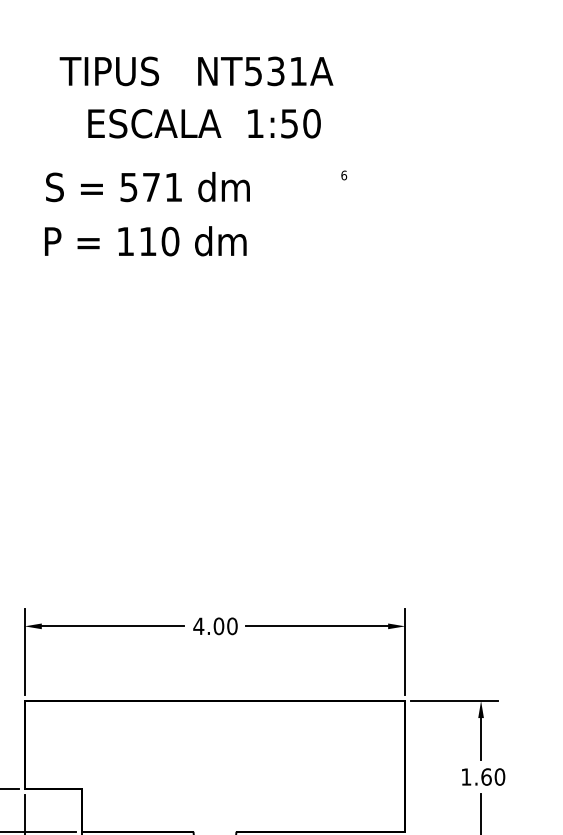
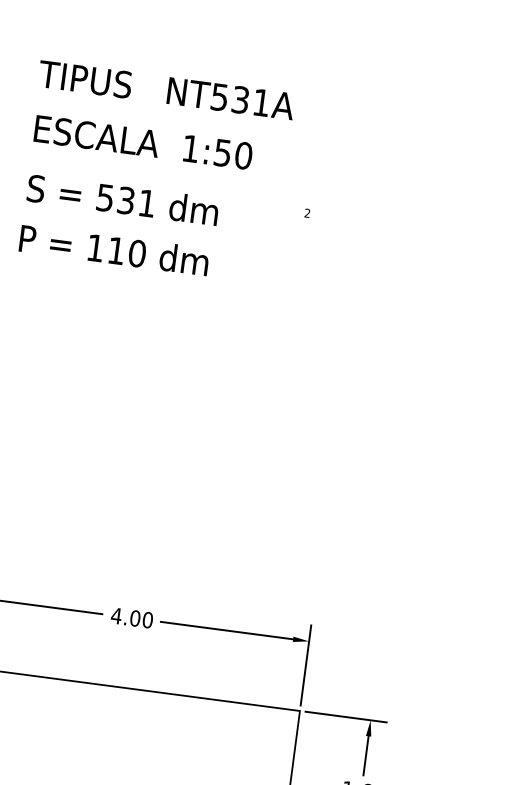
text: (196, 71) -> (166, 90), moved
text: (204, 123) -> (143, 142), moved
text: (344, 175) -> (307, 213), 6 -> 2
text: (151, 187) -> (126, 200), 571 -> 531

